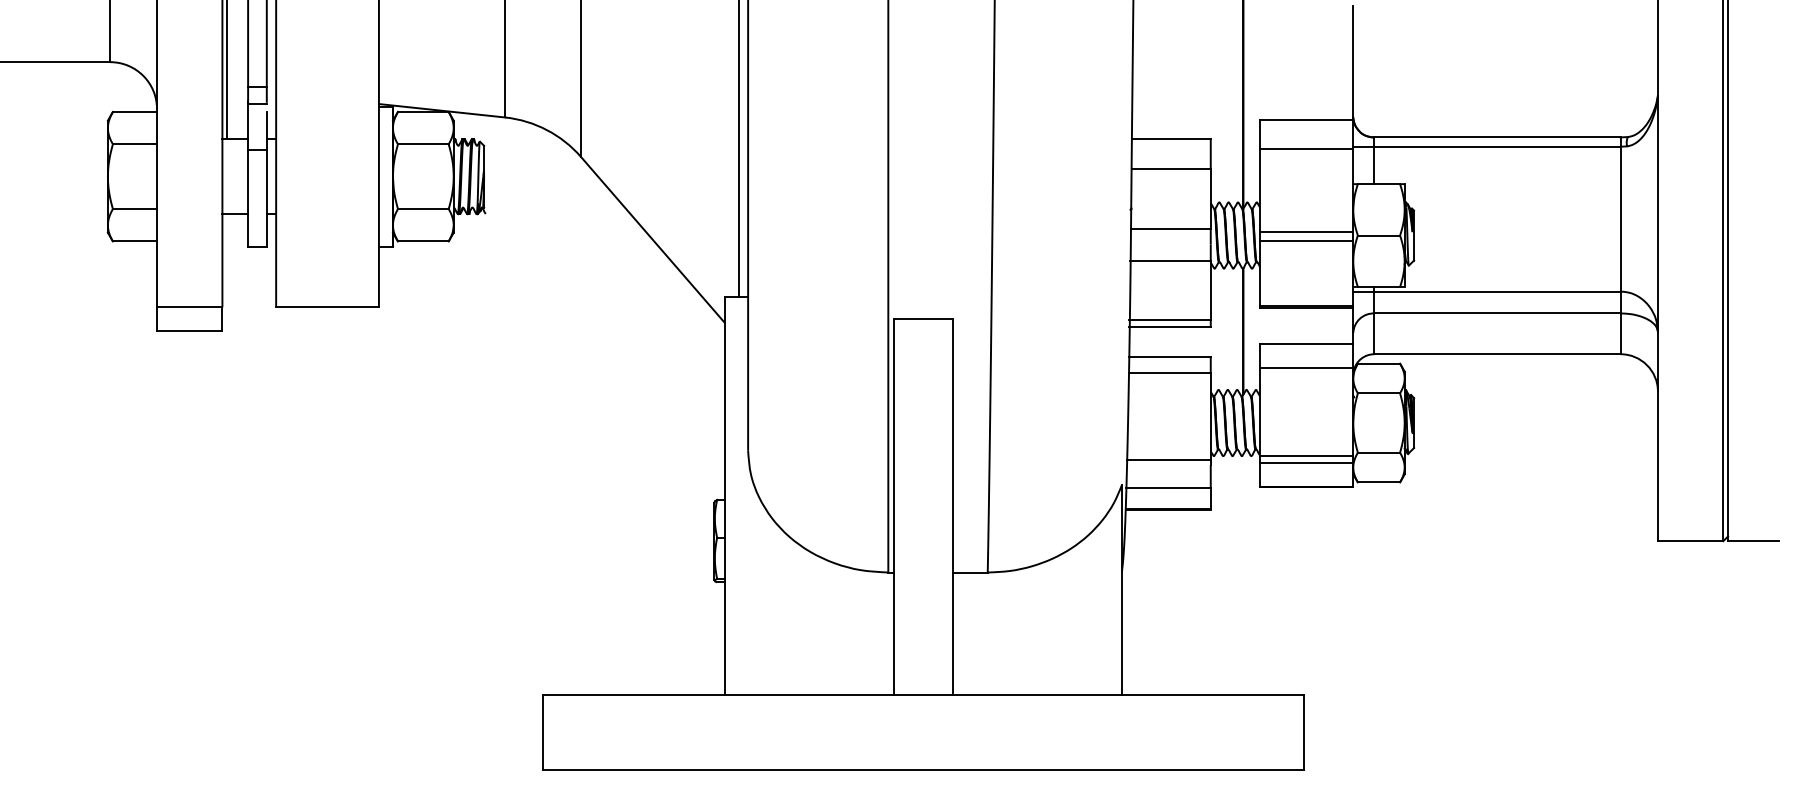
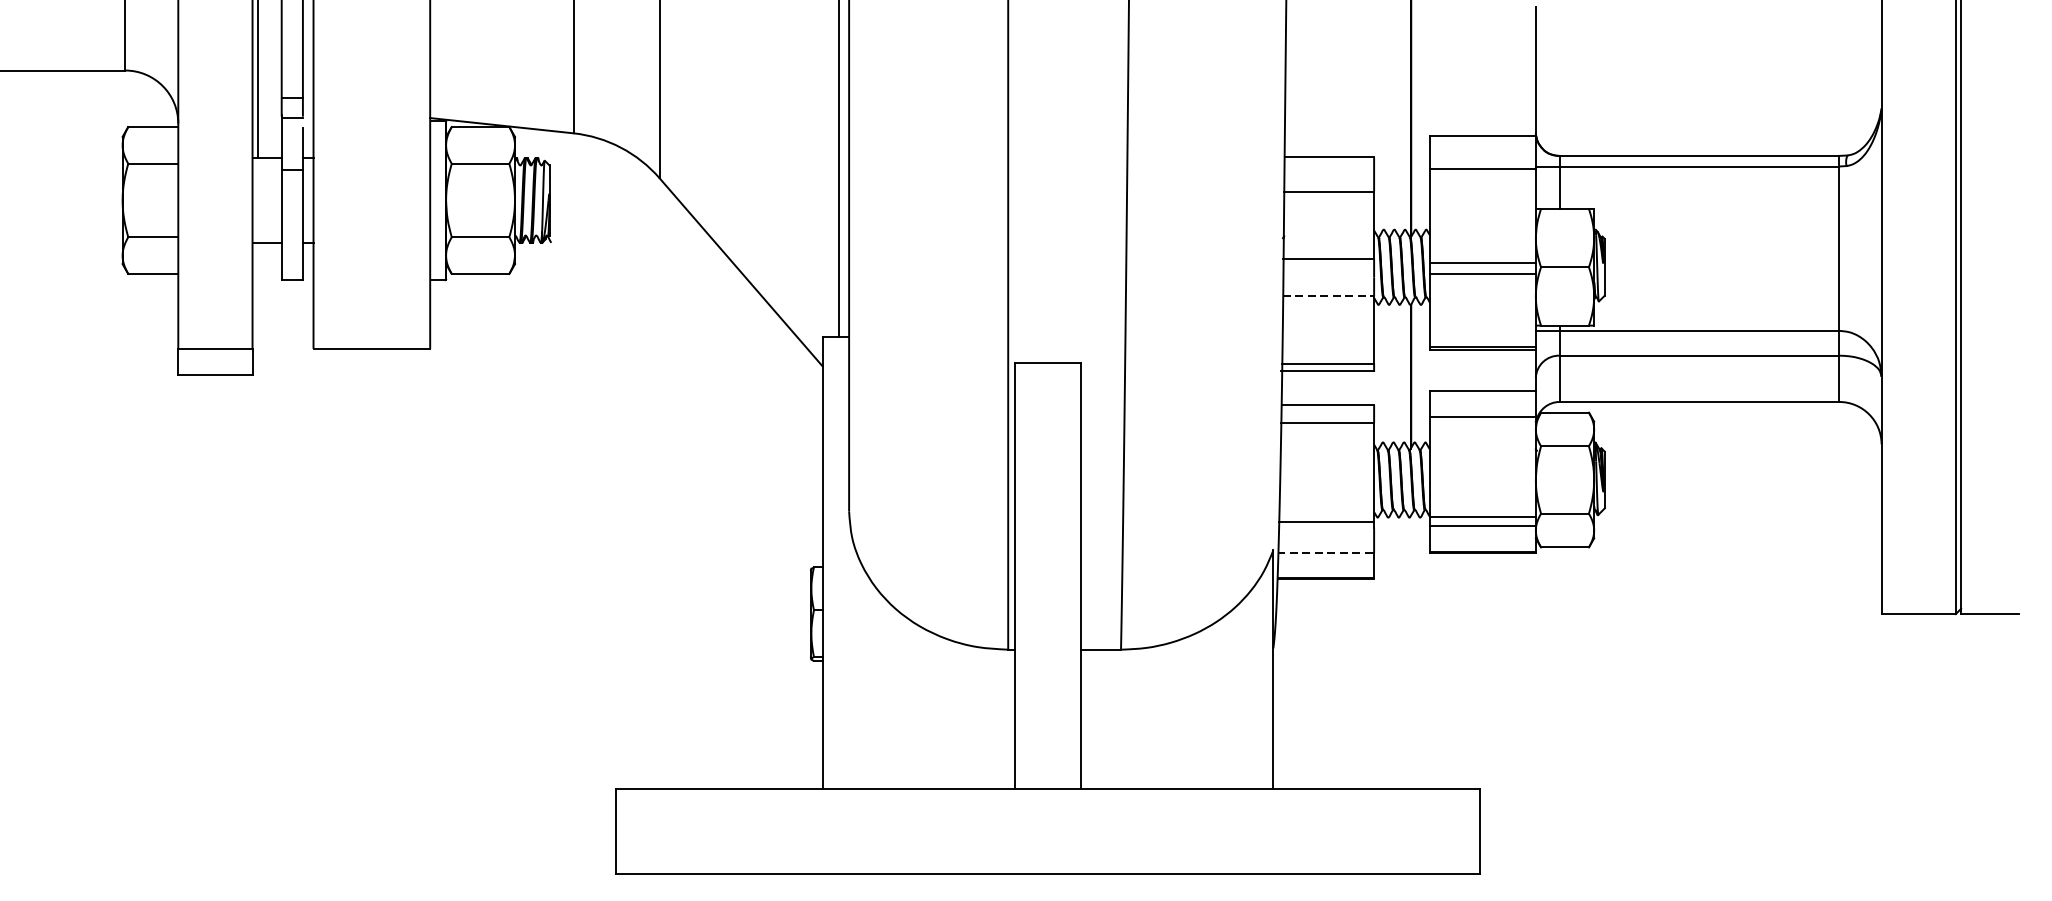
line: (1171, 261) -> (1329, 296), solid -> dashed
line: (1168, 487) -> (1326, 553), solid -> dashed

